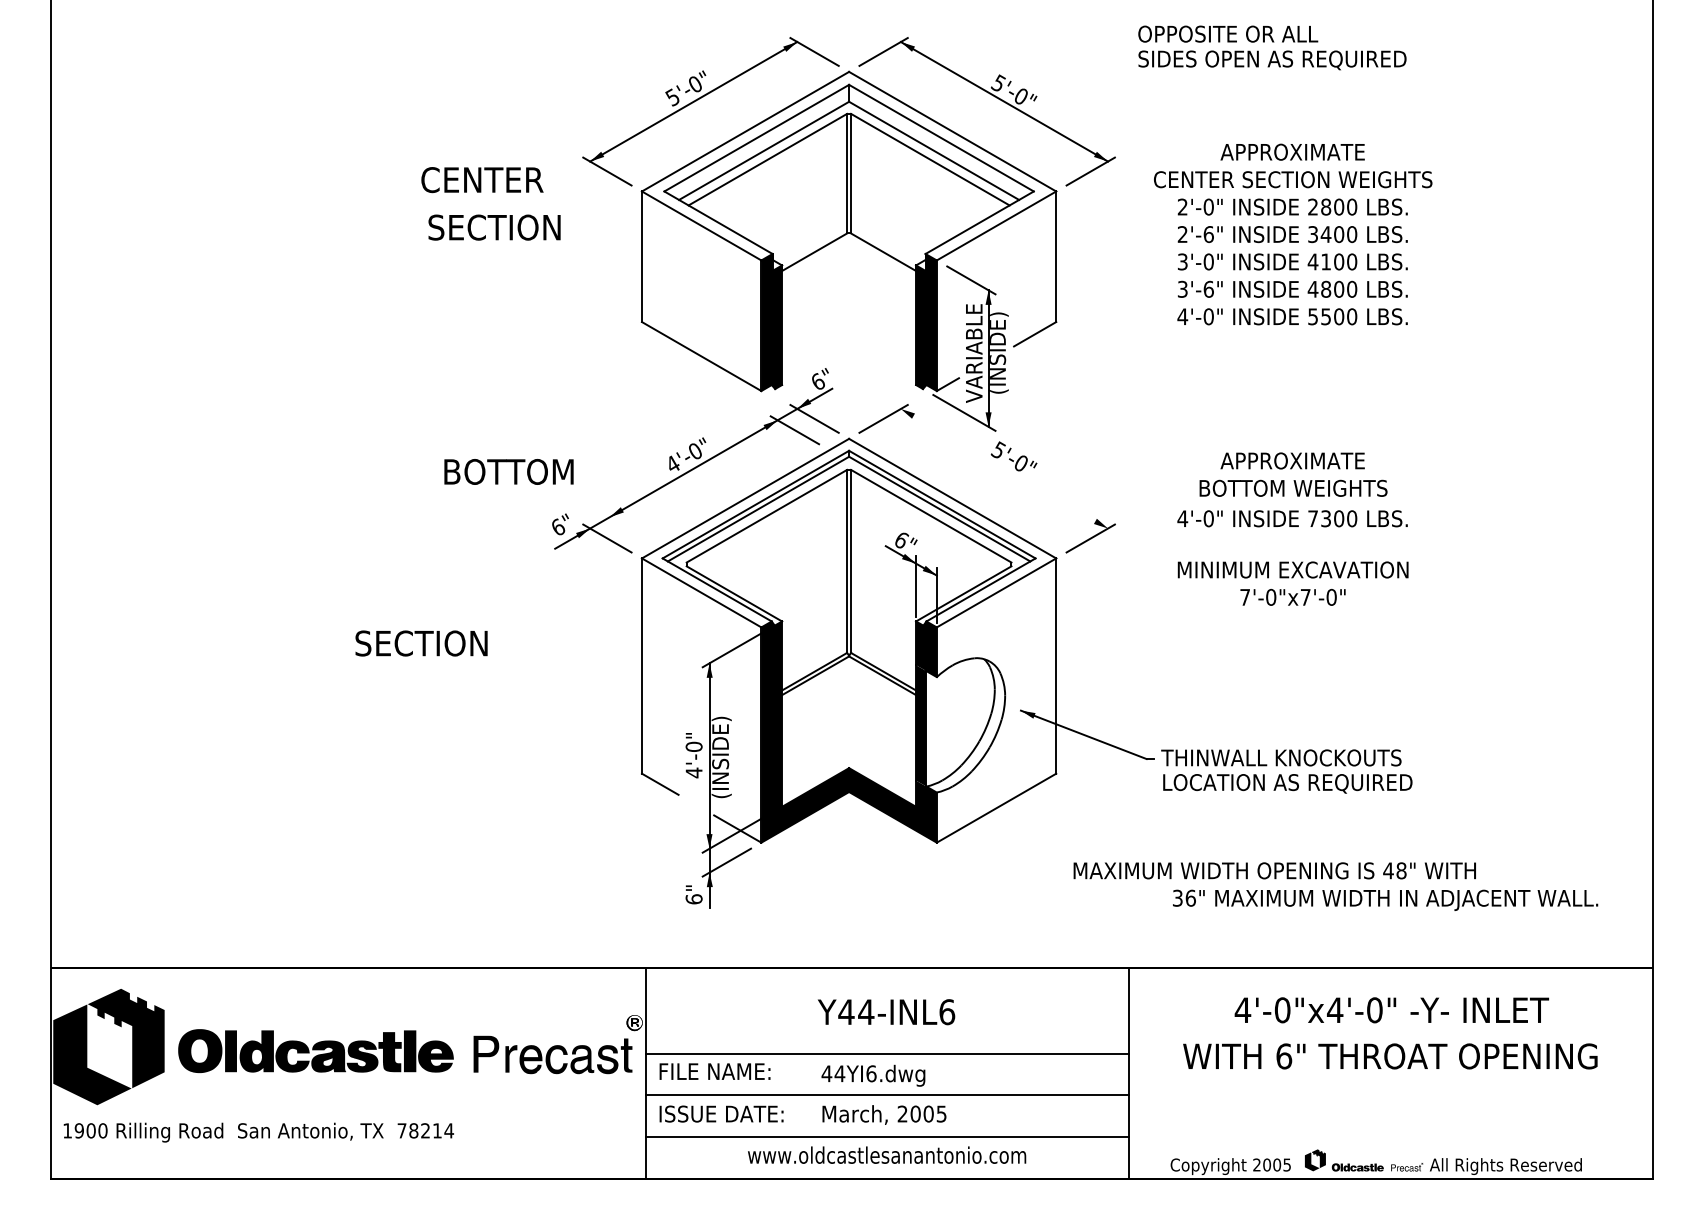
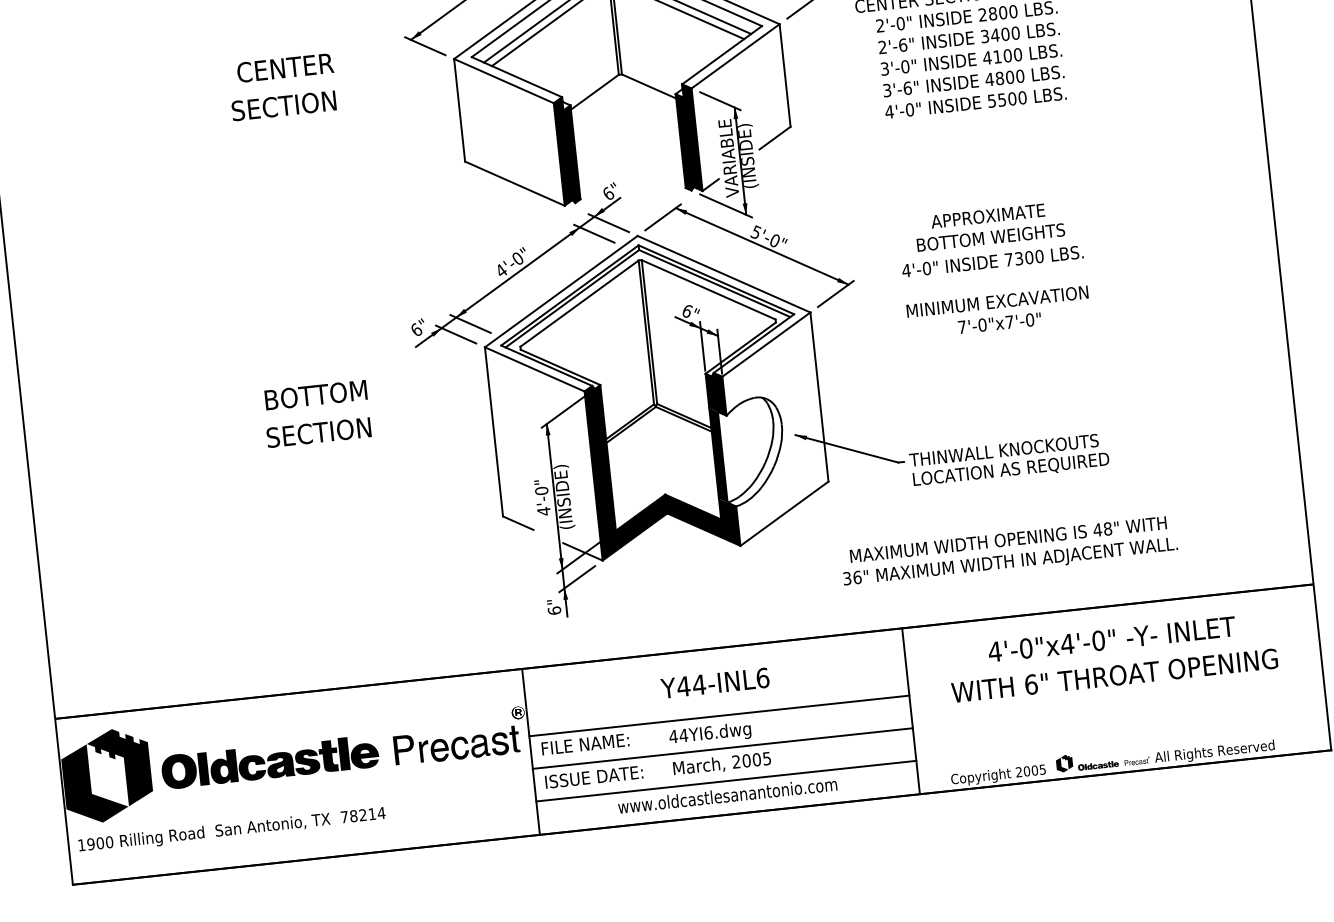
text: (482, 180) -> (285, 68), moved
text: (494, 227) -> (283, 105), moved
line: (1004, 468) -> (762, 246), added
text: (508, 471) -> (315, 394), moved
line: (626, 527) -> (470, 324), added
text: (1385, 899) -> (1010, 562), moved

